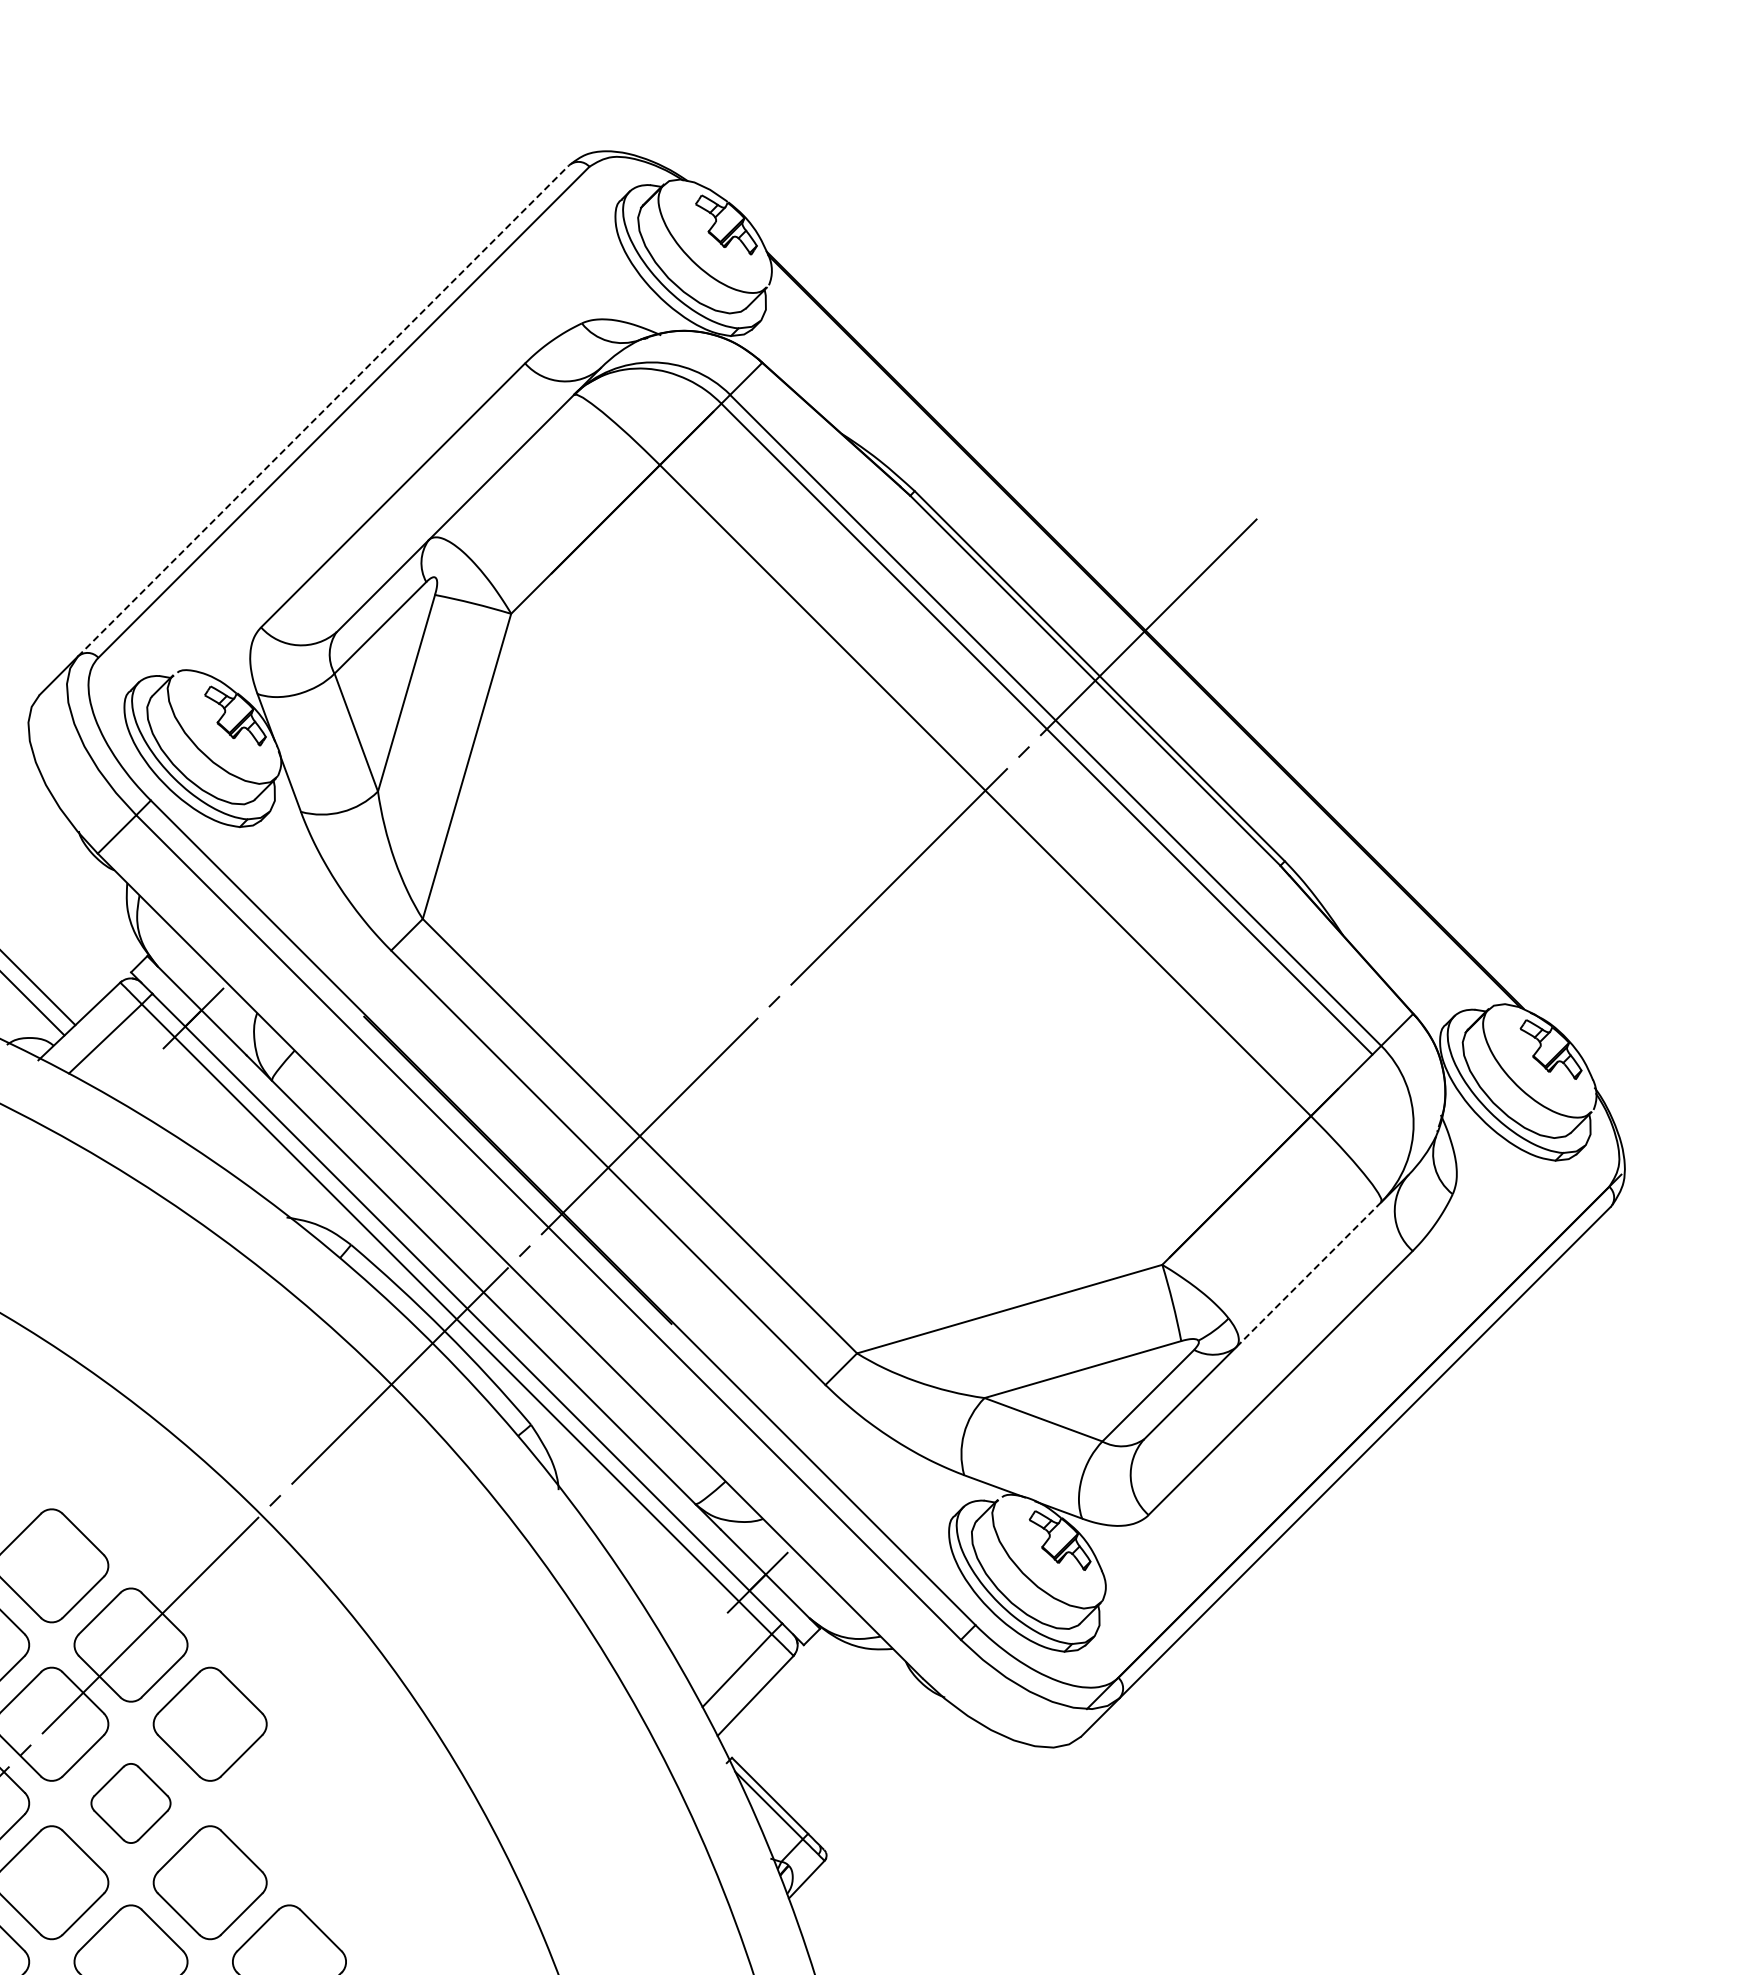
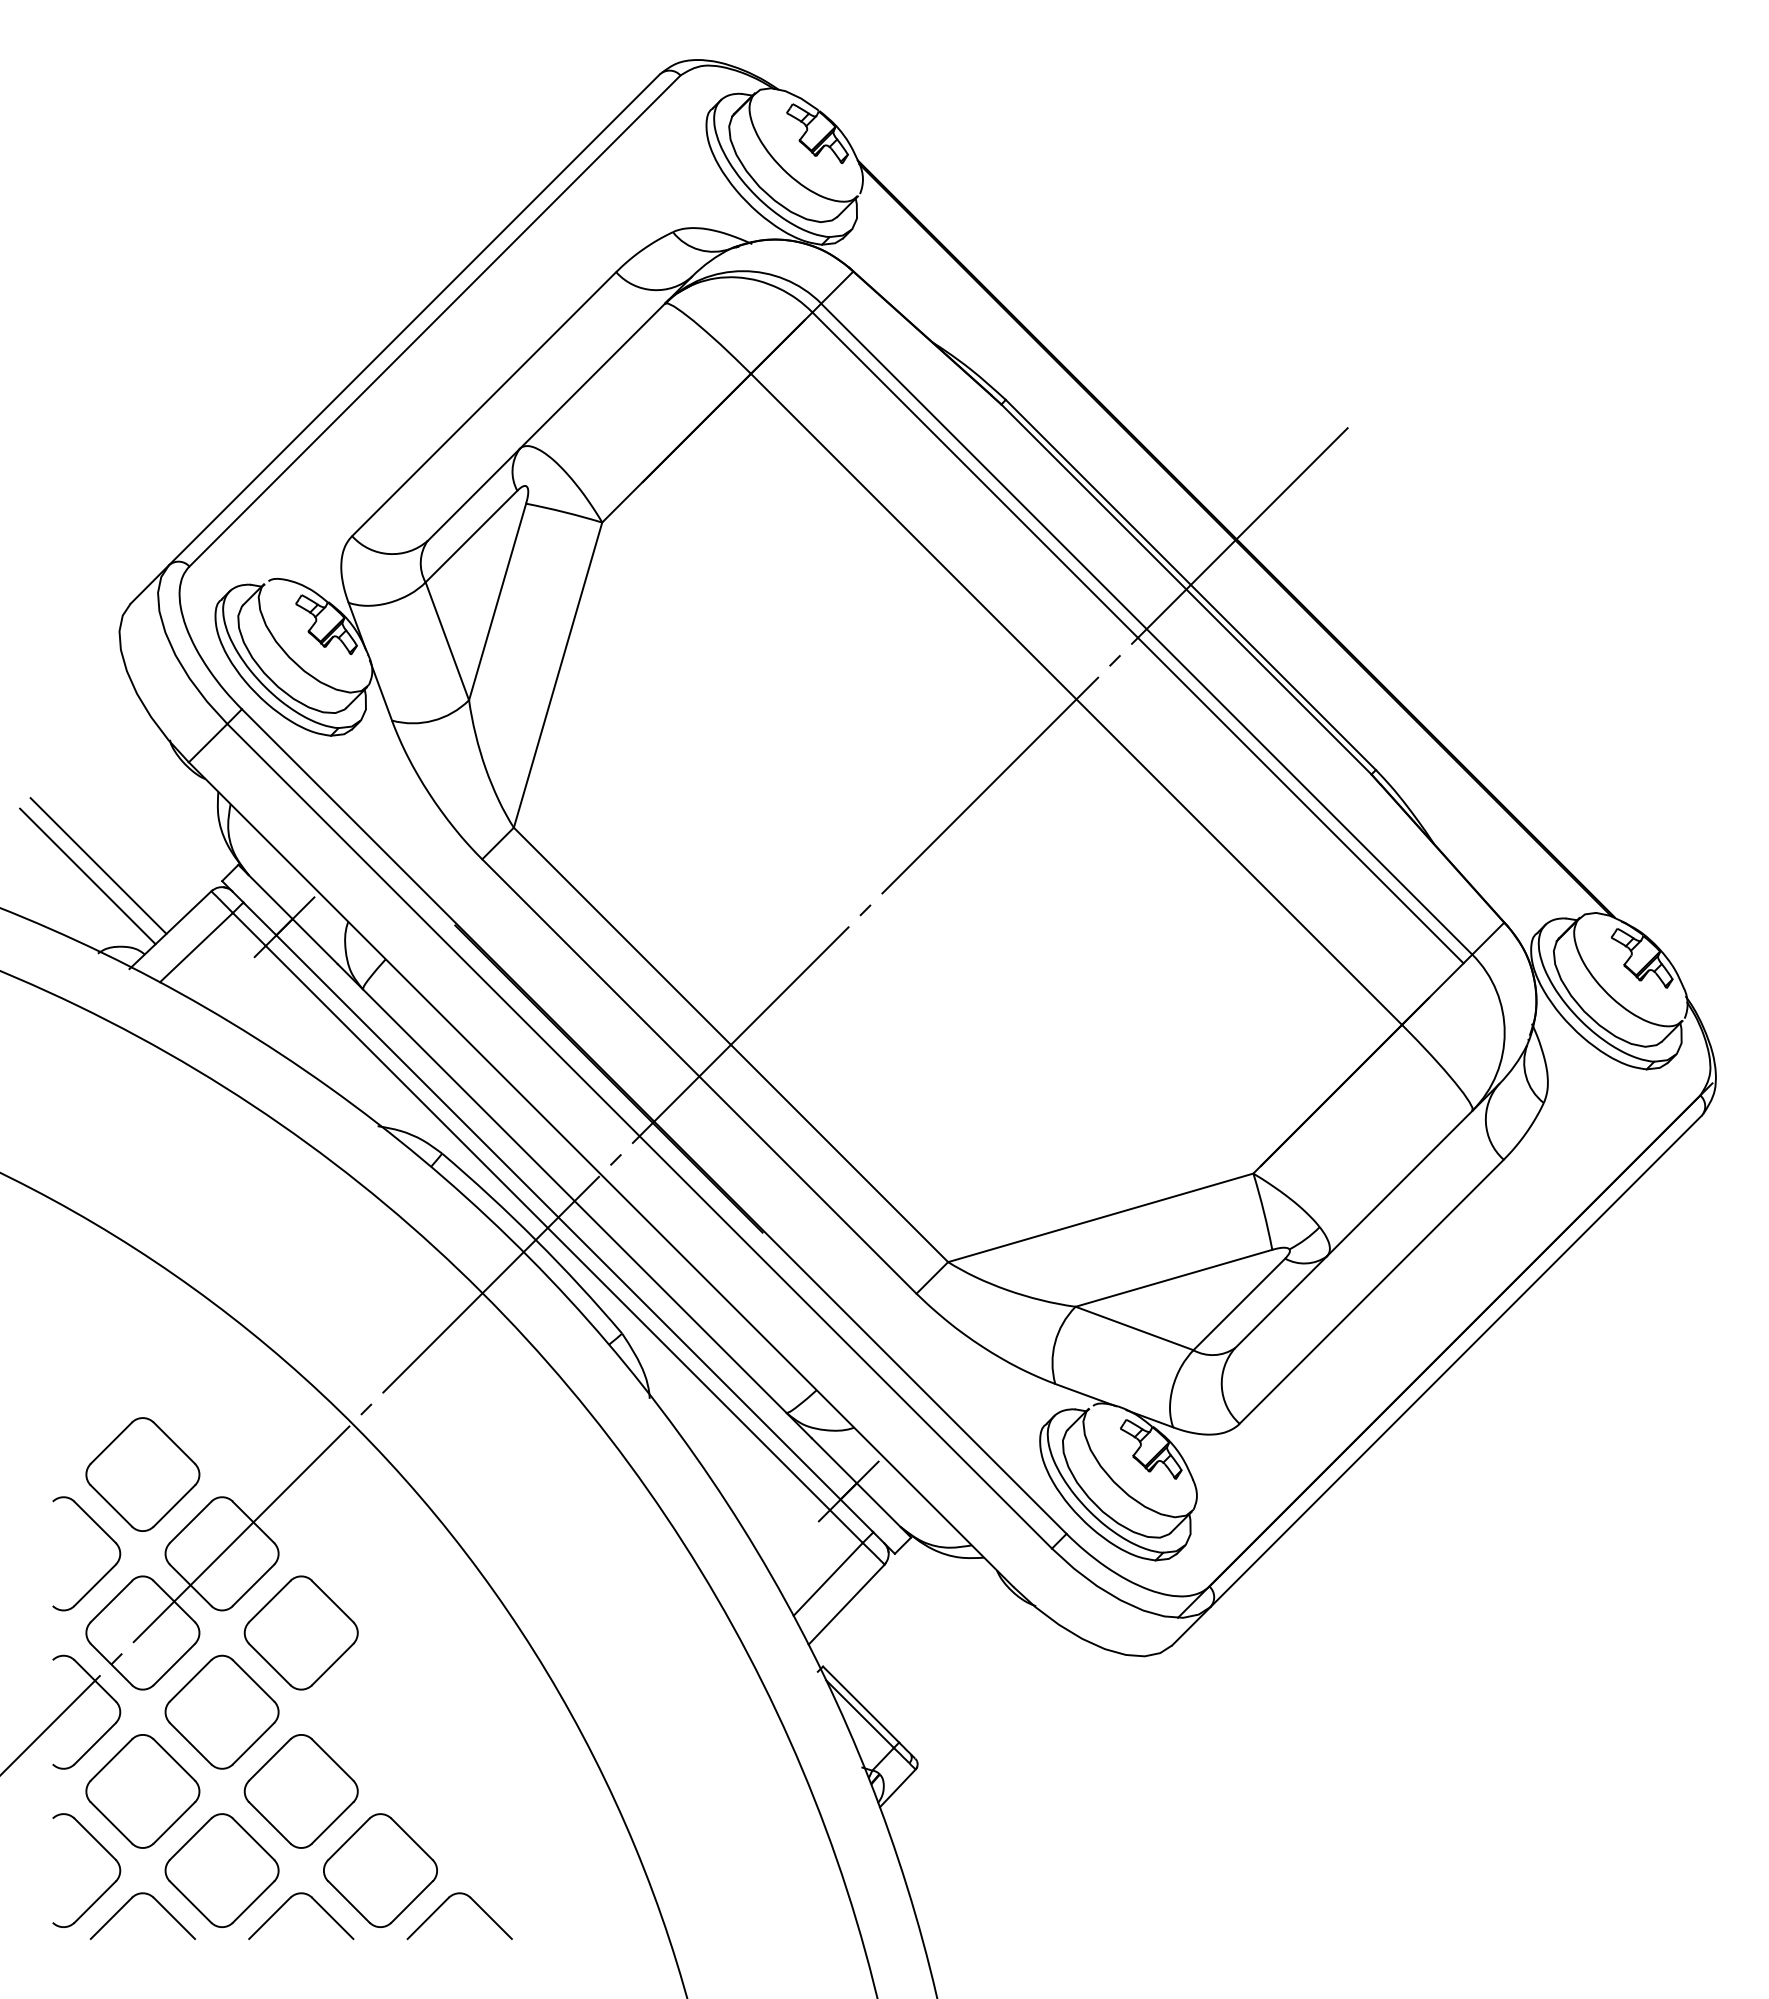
line: (323, 410) -> (414, 319), dashed -> solid
line: (1308, 1274) -> (1399, 1183), dashed -> solid
part: (130, 1802) -> (221, 1711), size x1.43

